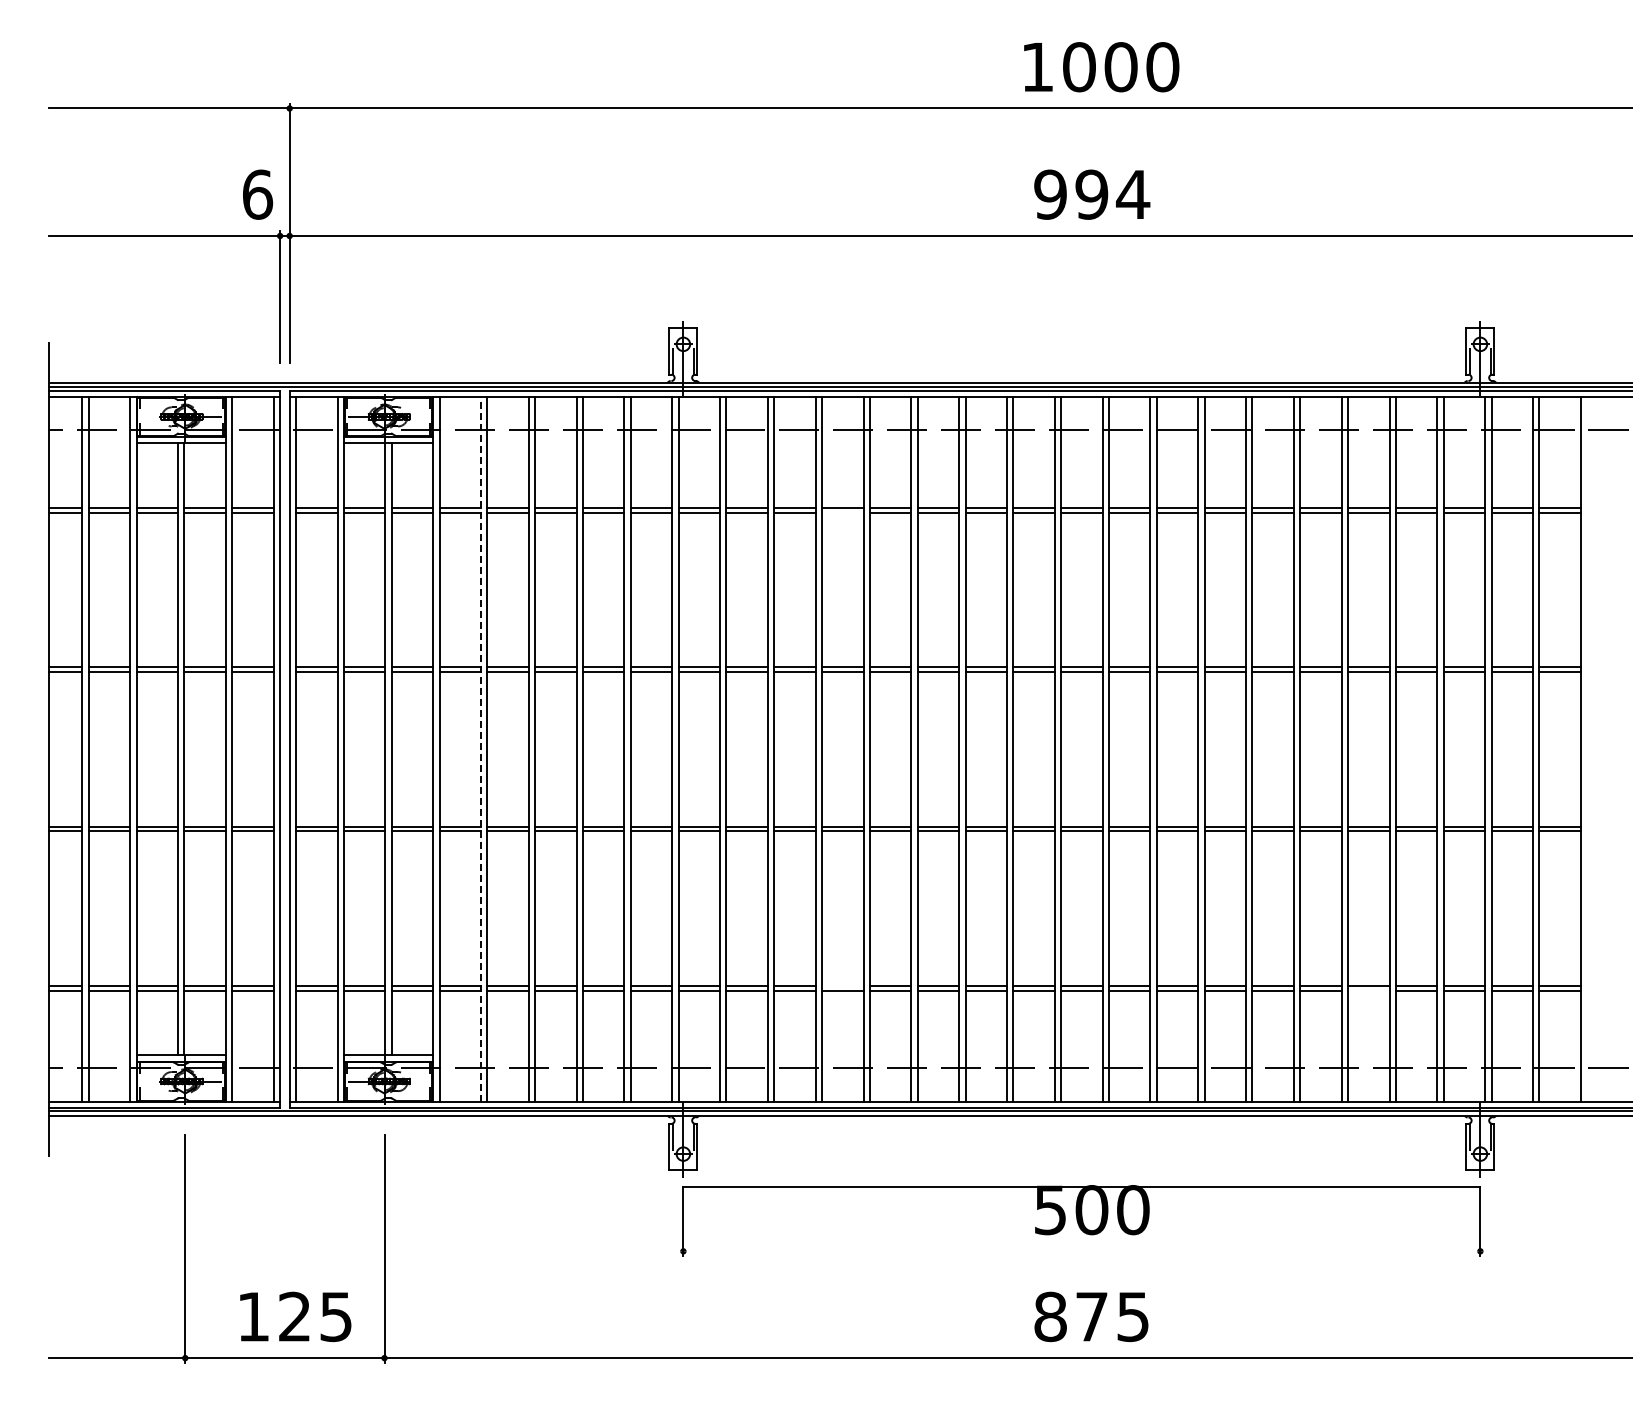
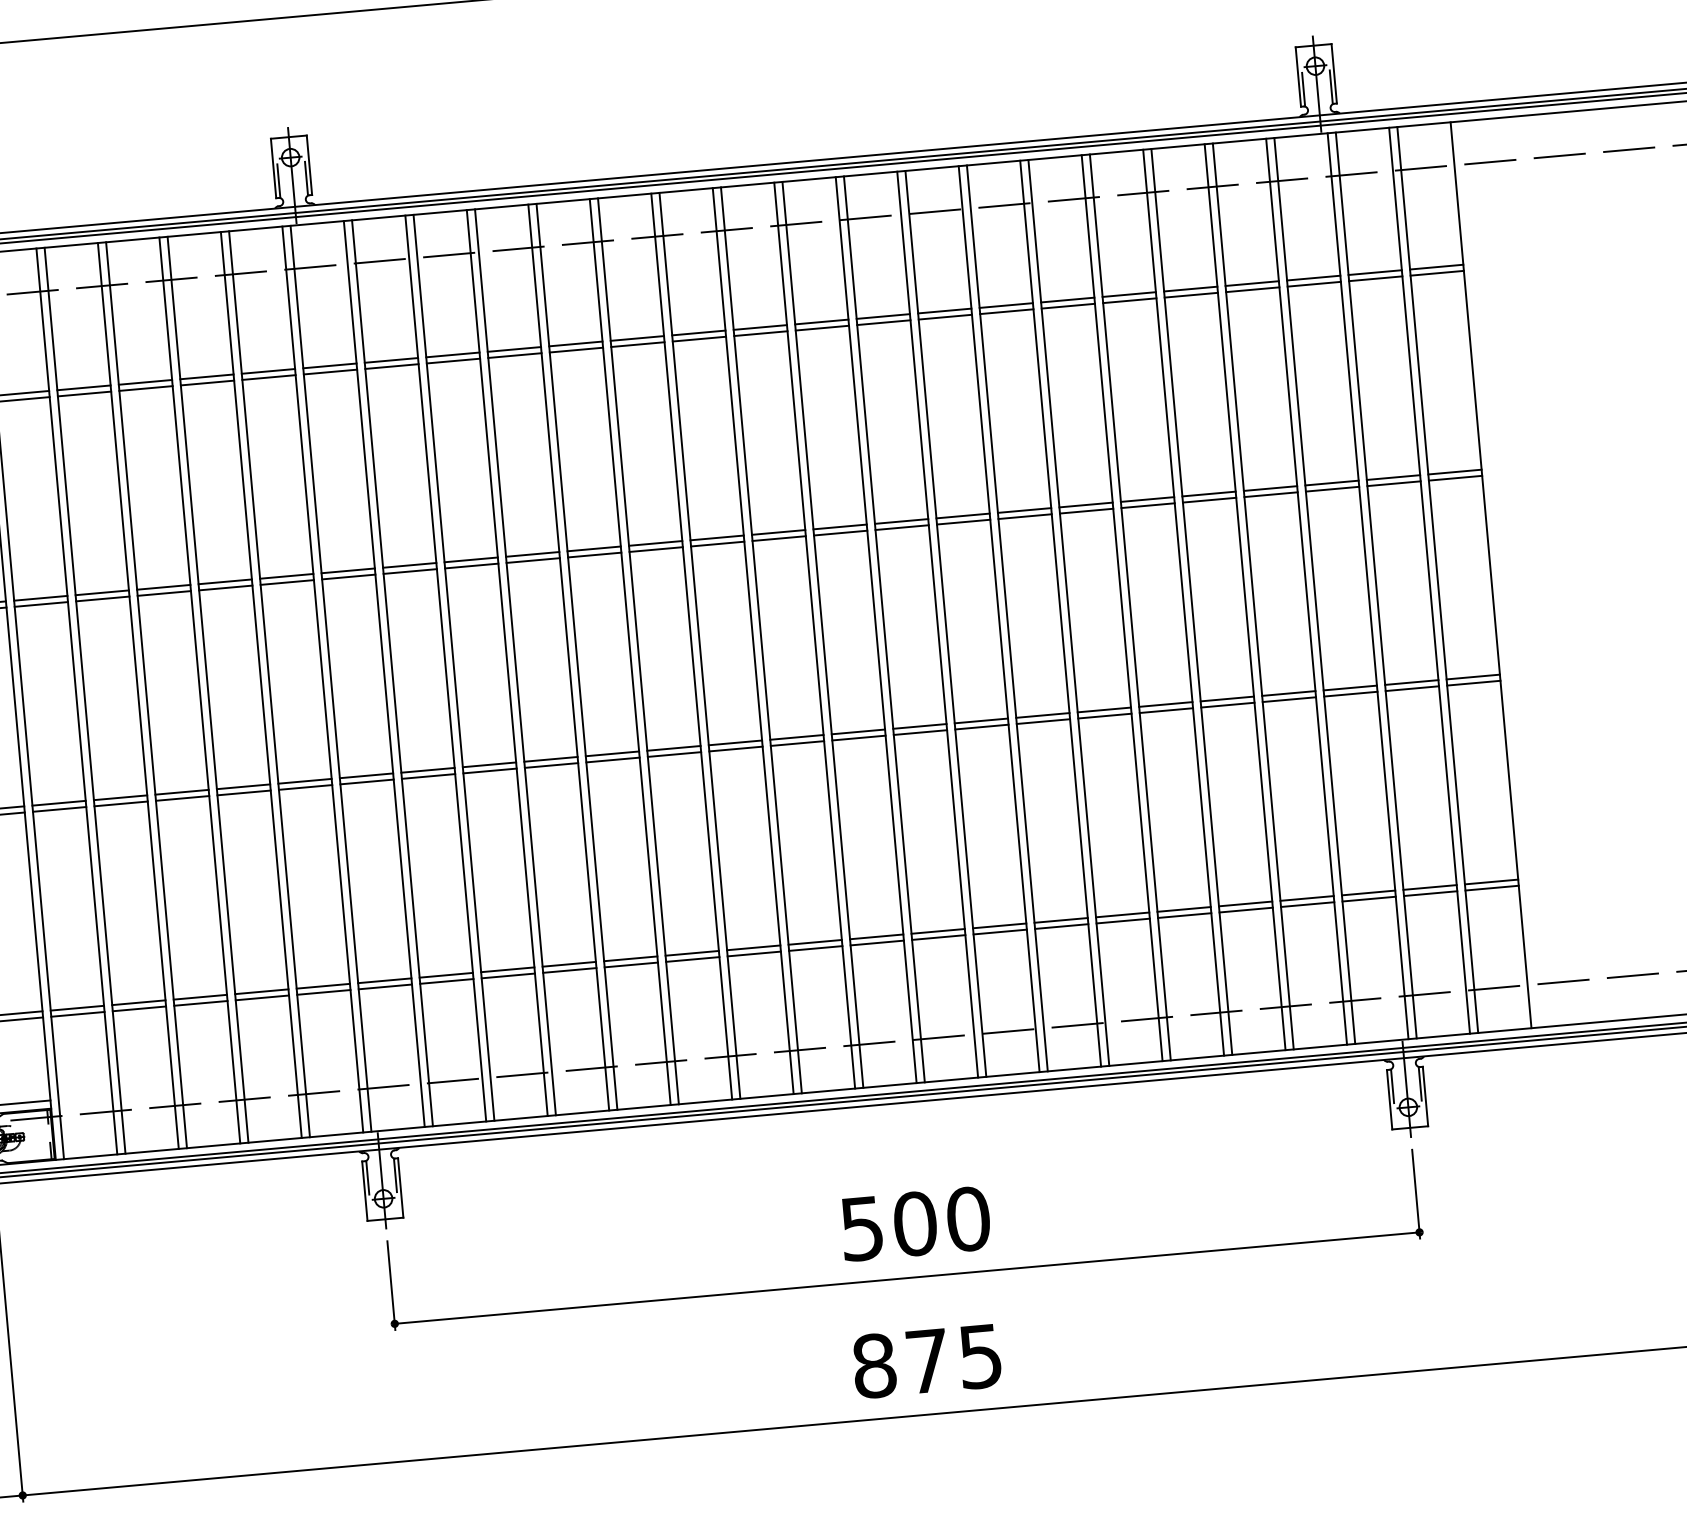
line: (842, 512) -> (514, 355), added
line: (480, 748) -> (76, 700), dashed -> solid
line: (842, 985) -> (568, 963), added
line: (1368, 990) -> (1245, 909), added
line: (1081, 1187) -> (906, 1278), moved

